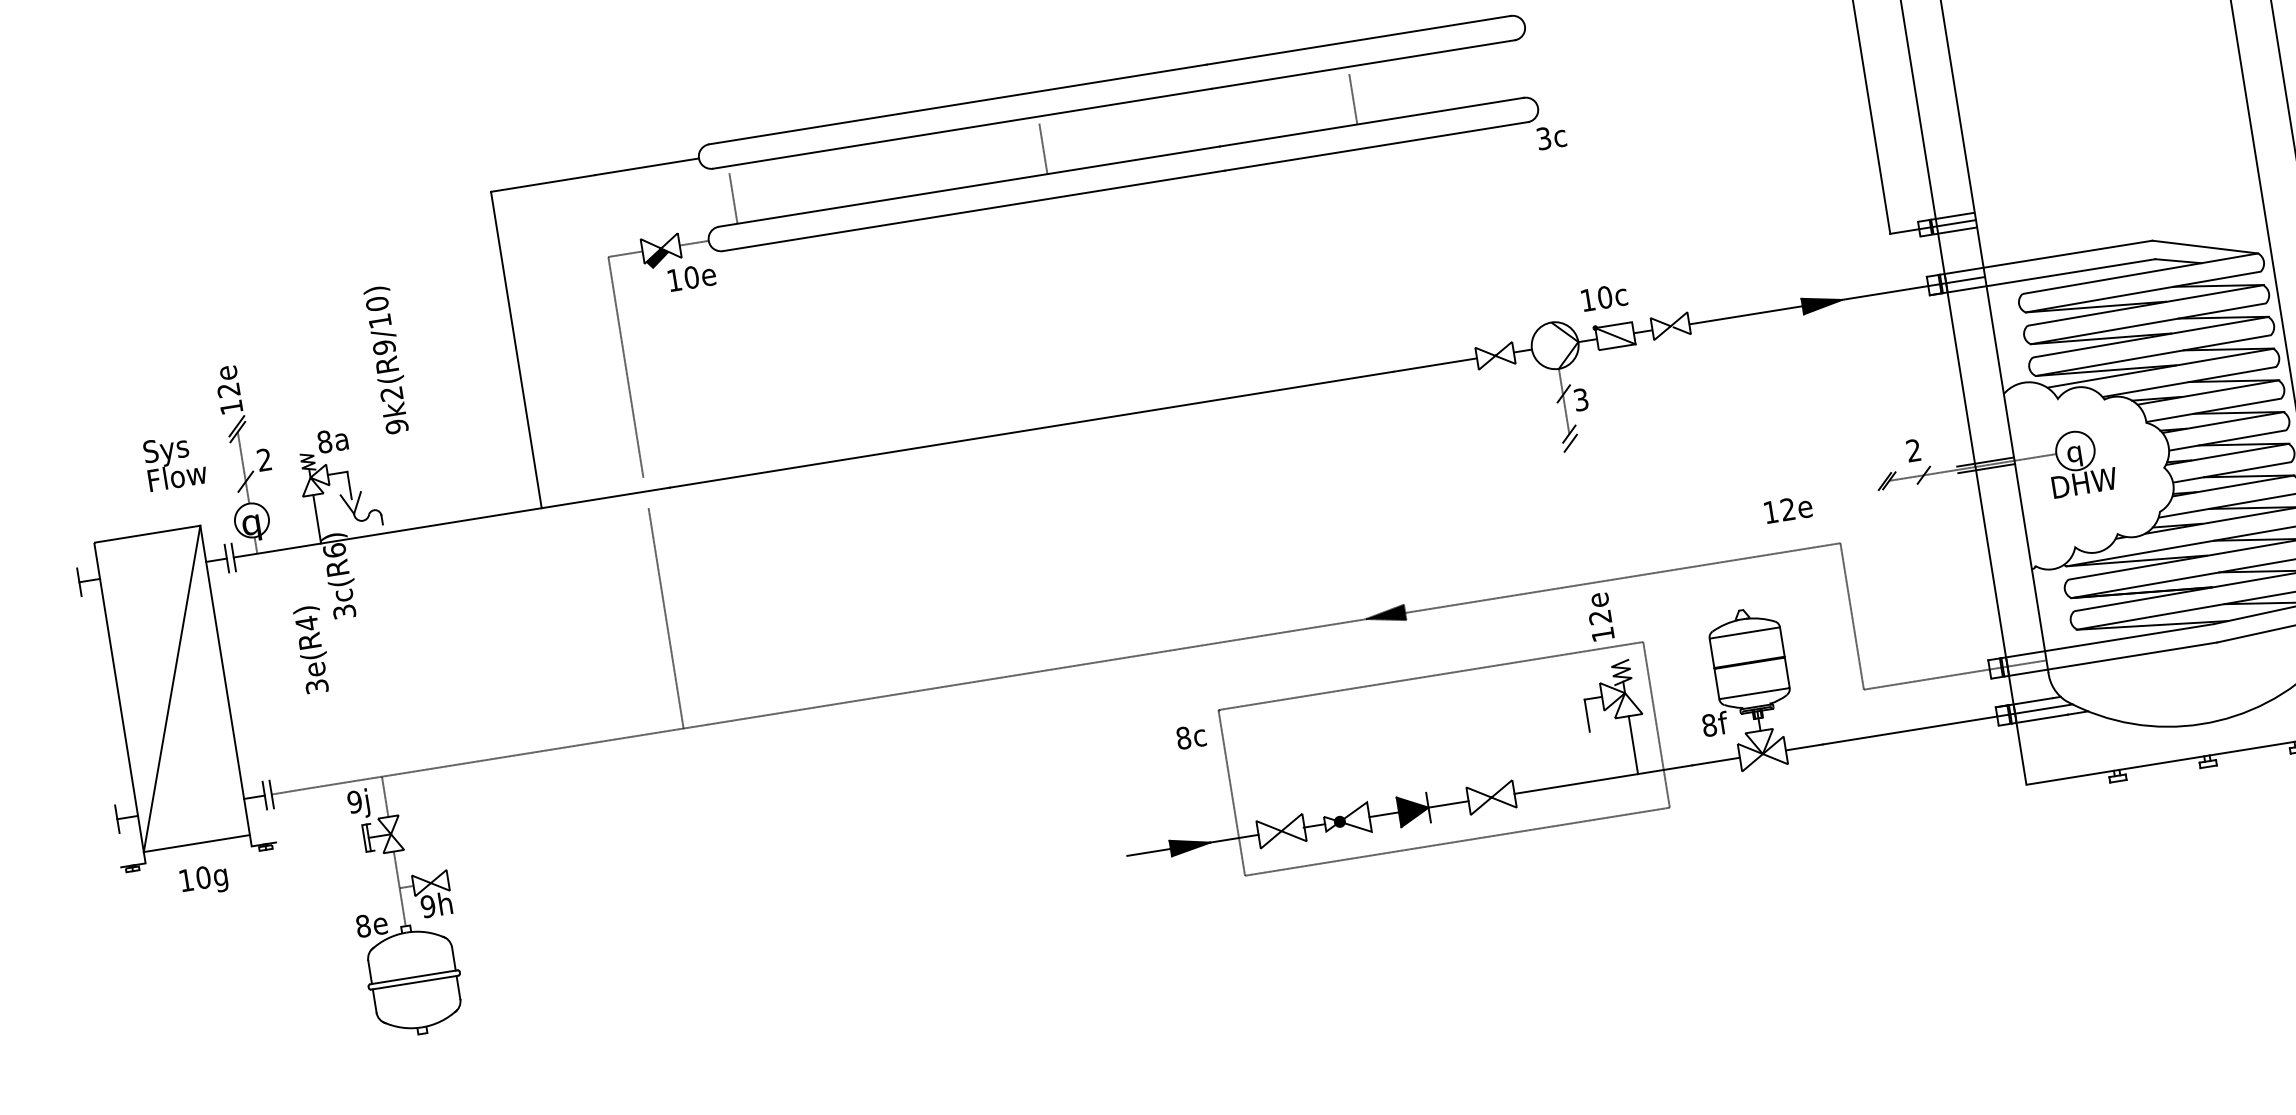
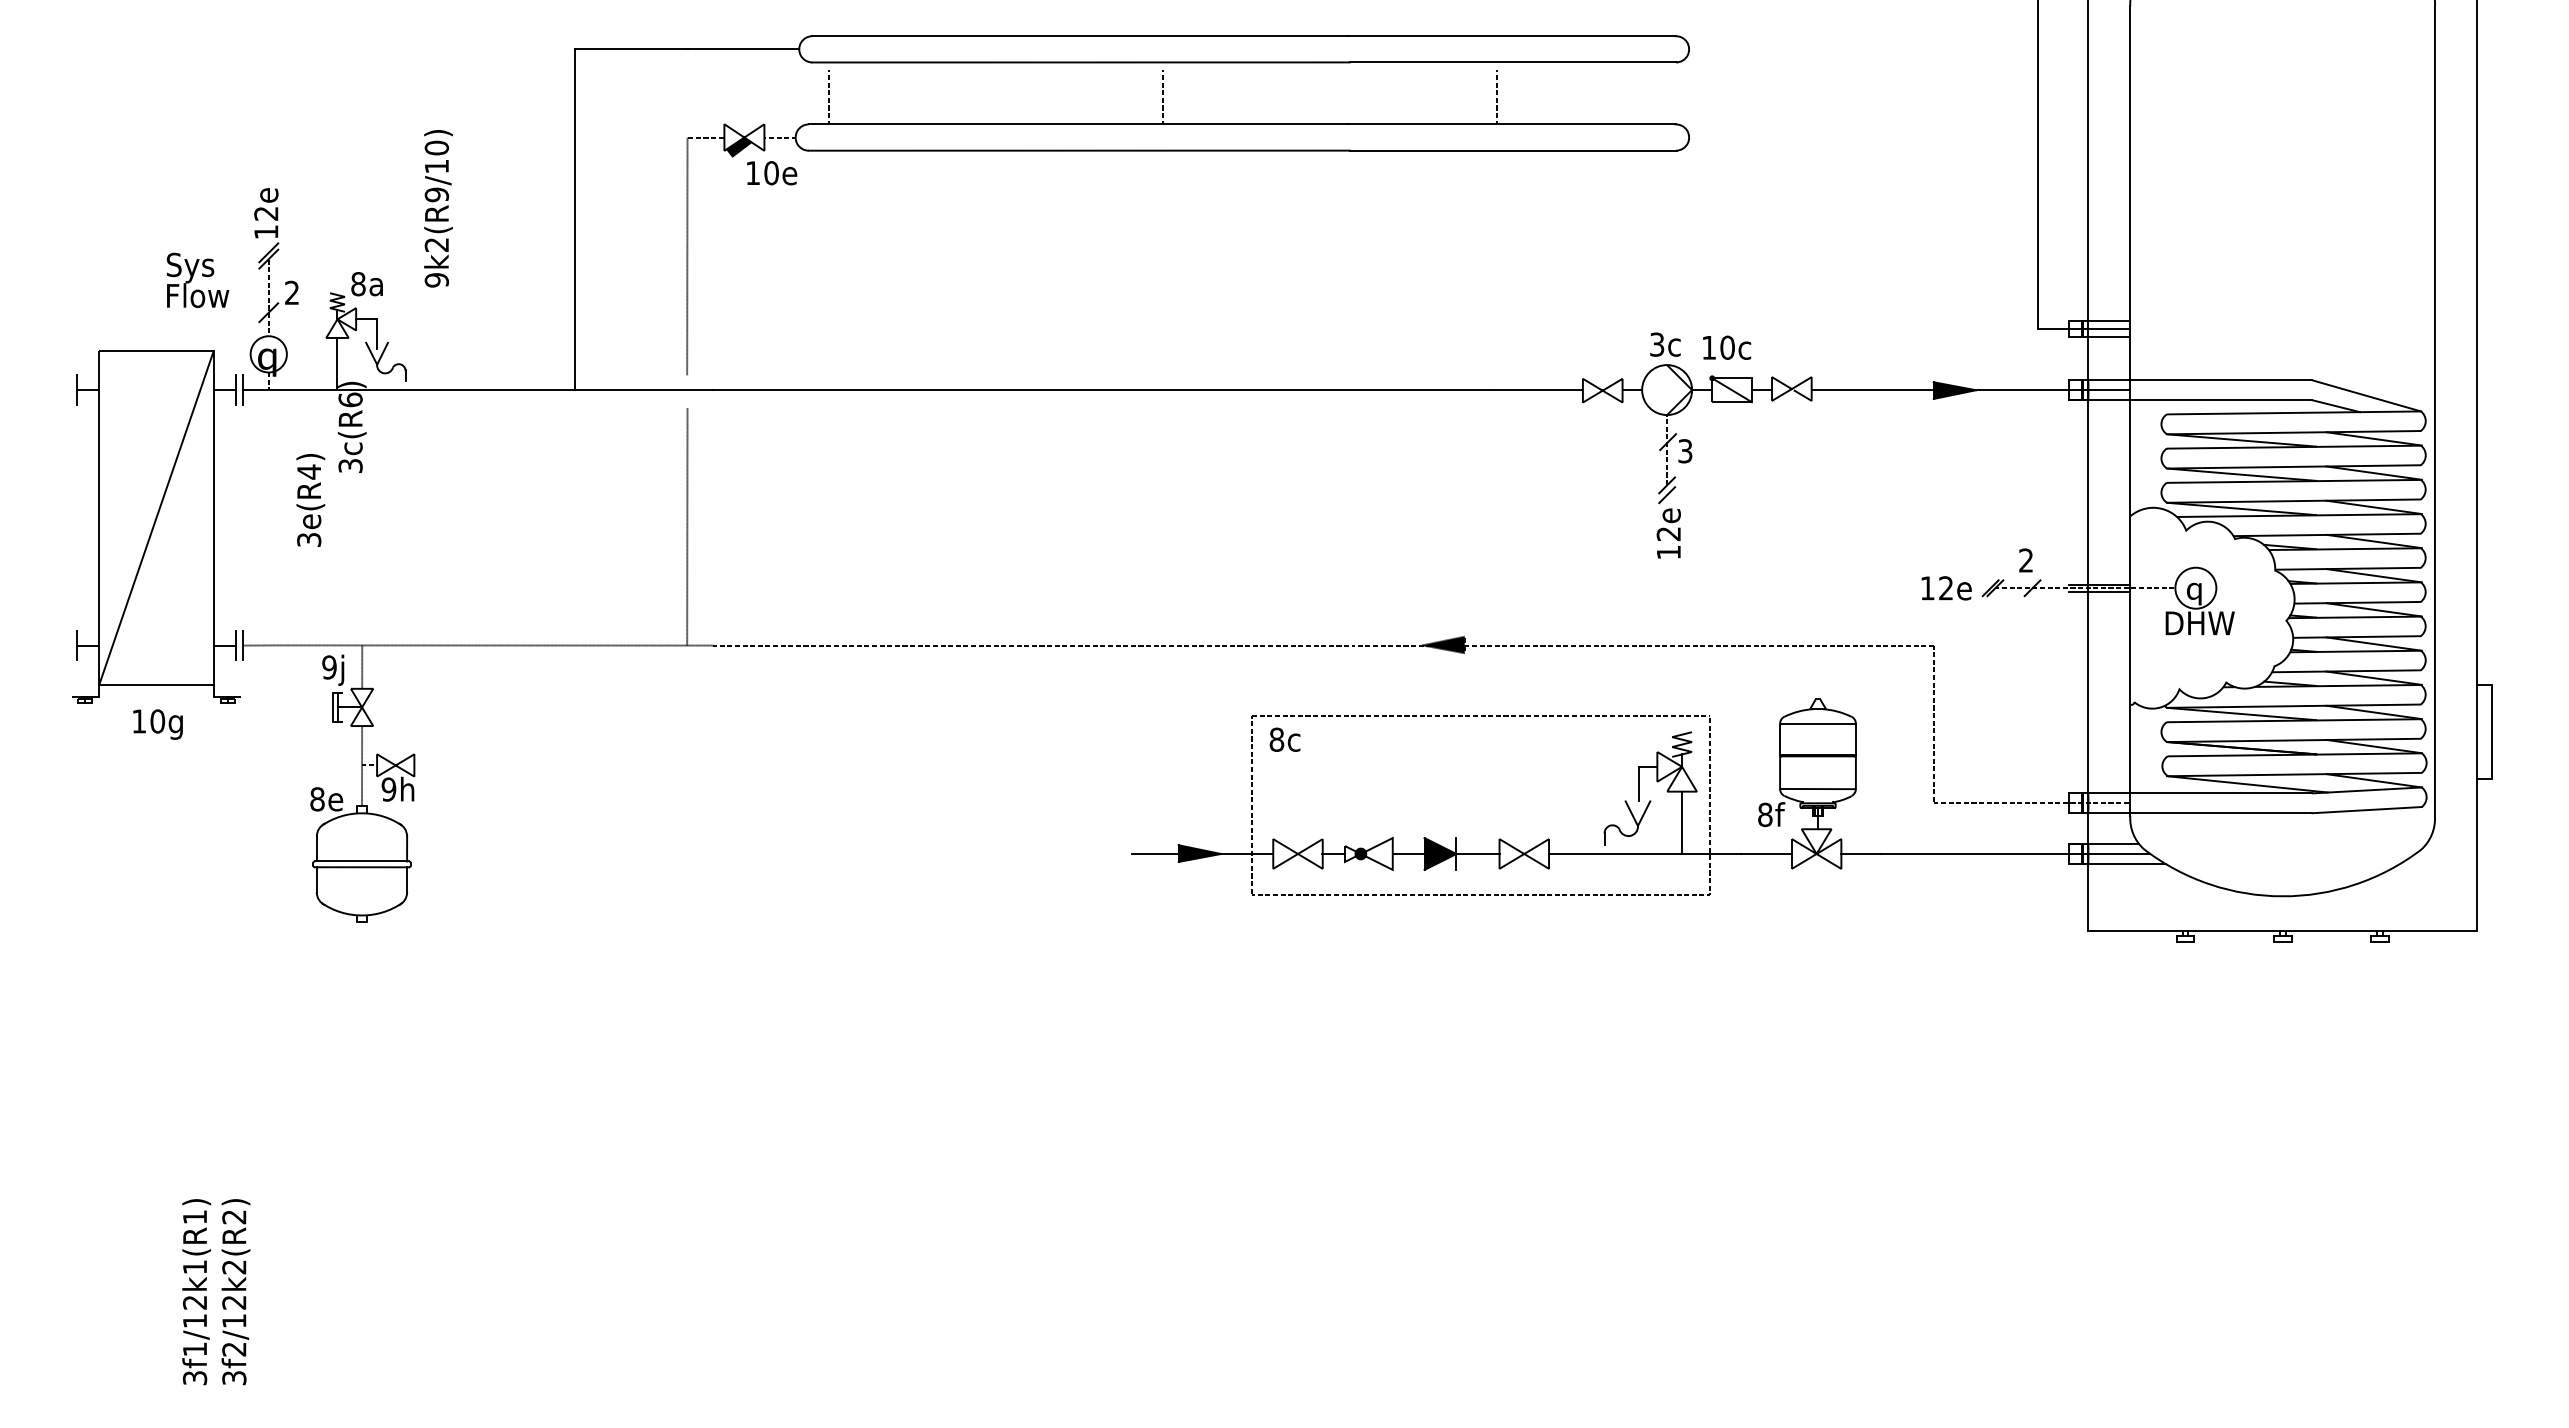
text: (1551, 137) -> (1665, 344), moved
text: (1788, 509) -> (1946, 588), moved
text: (1599, 616) -> (1668, 533), moved
text: (1190, 736) -> (1284, 739), moved
part: (1587, 749) -> (1633, 819), added

